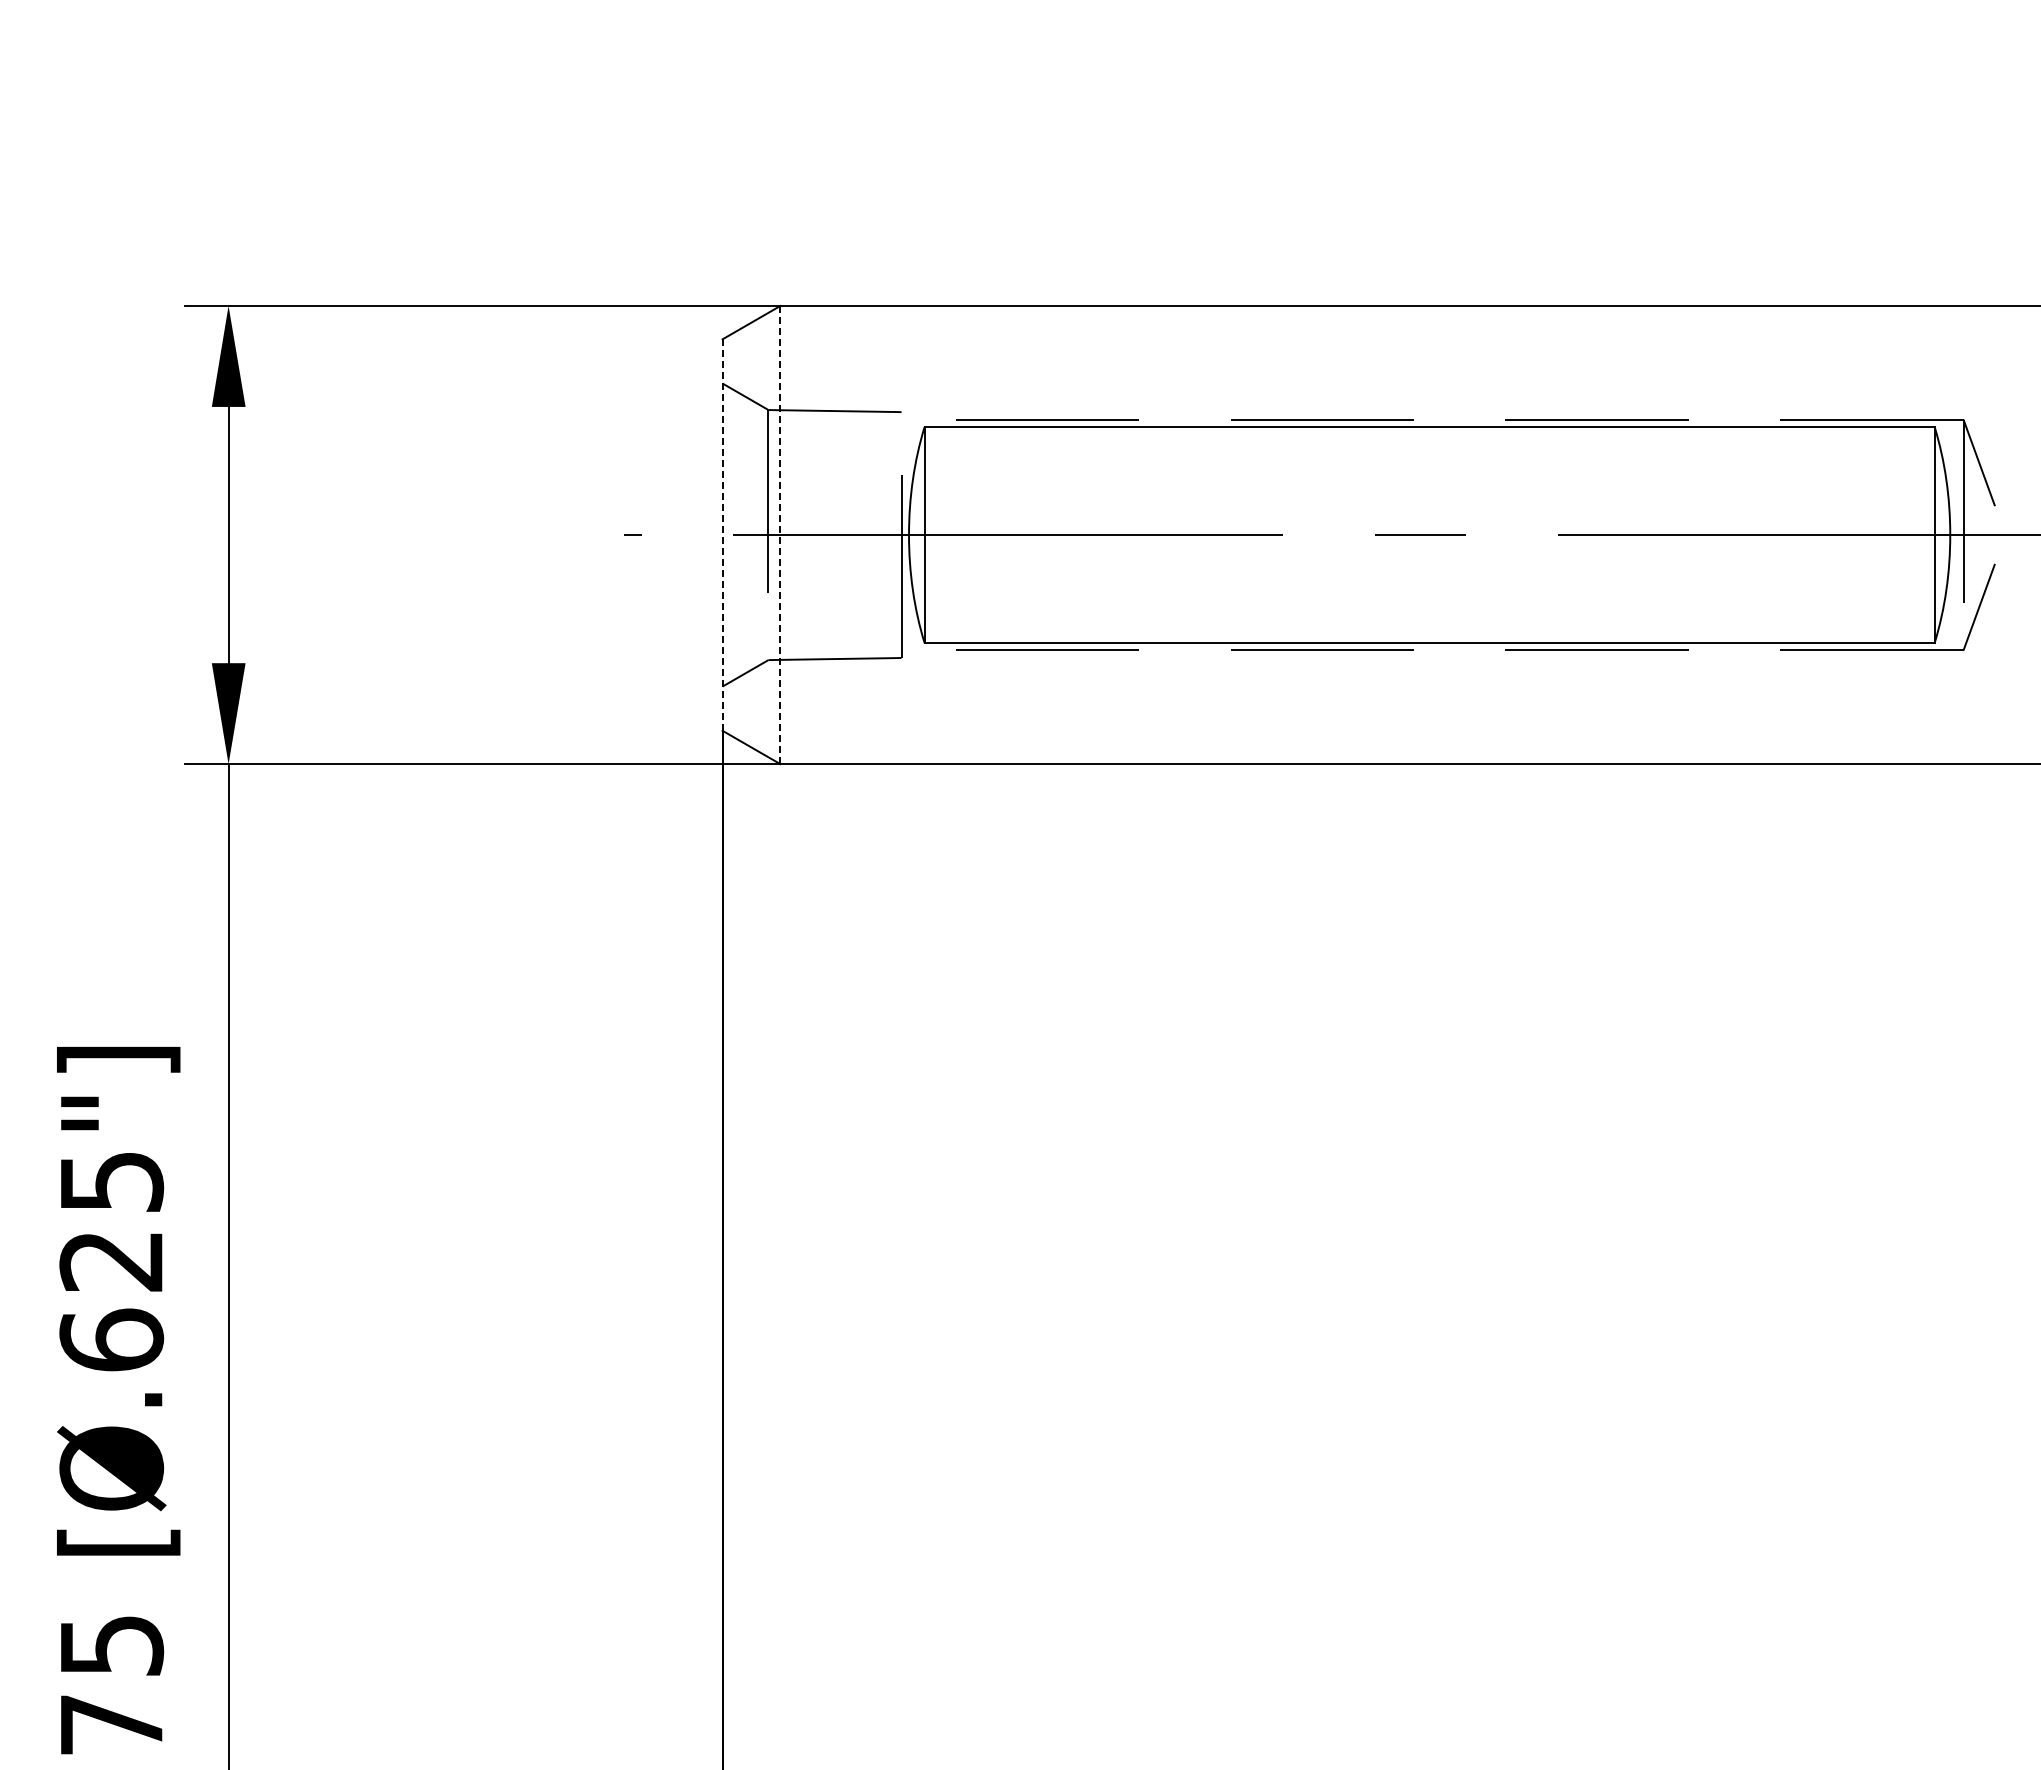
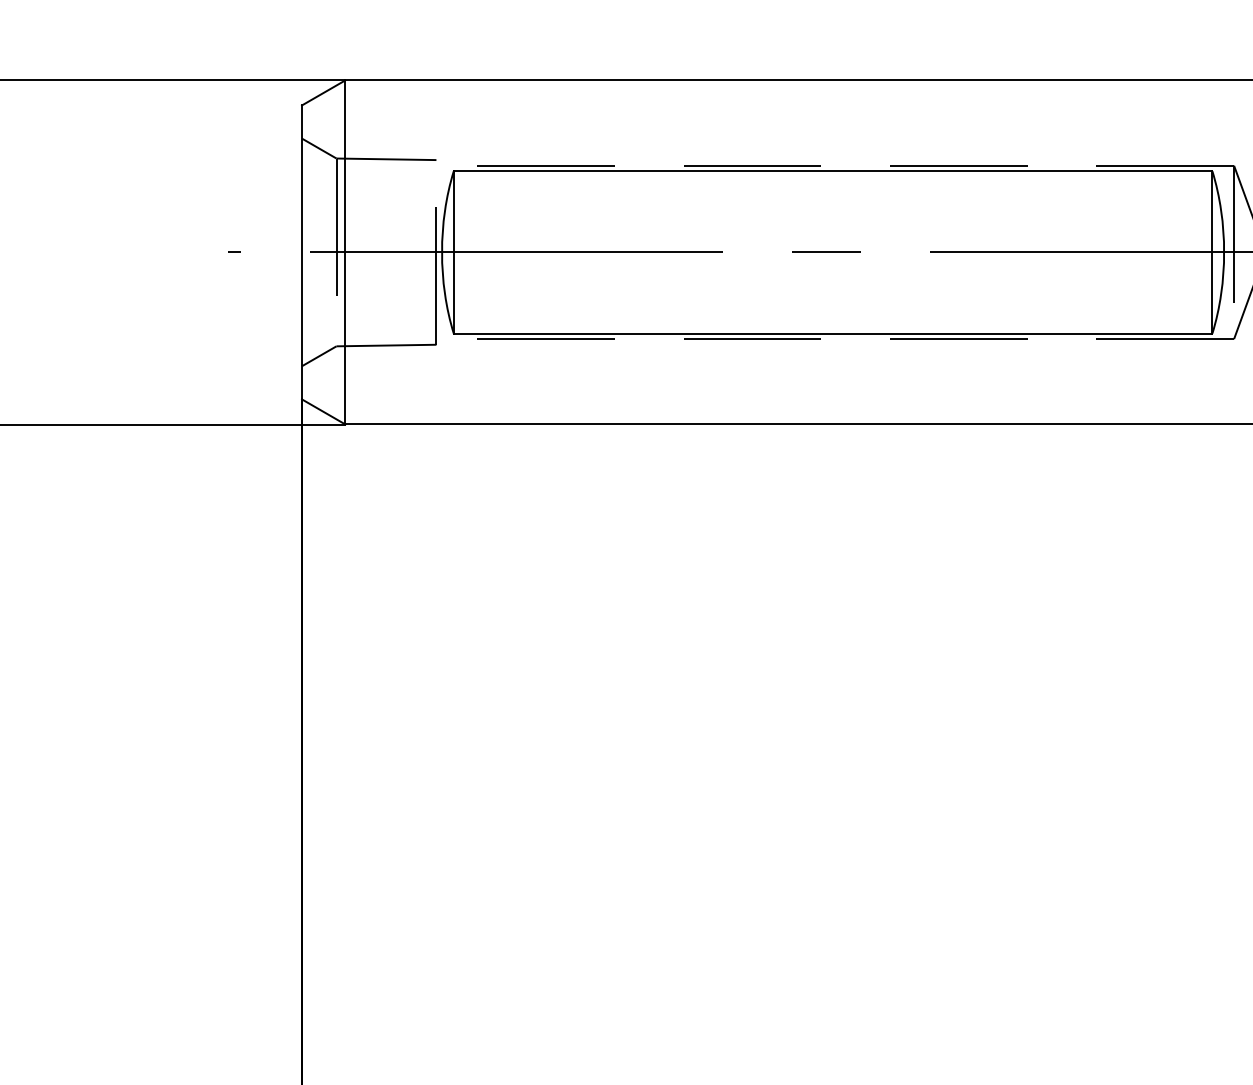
line: (722, 535) -> (301, 252), dashed -> solid
line: (780, 535) -> (345, 252), dashed -> solid

